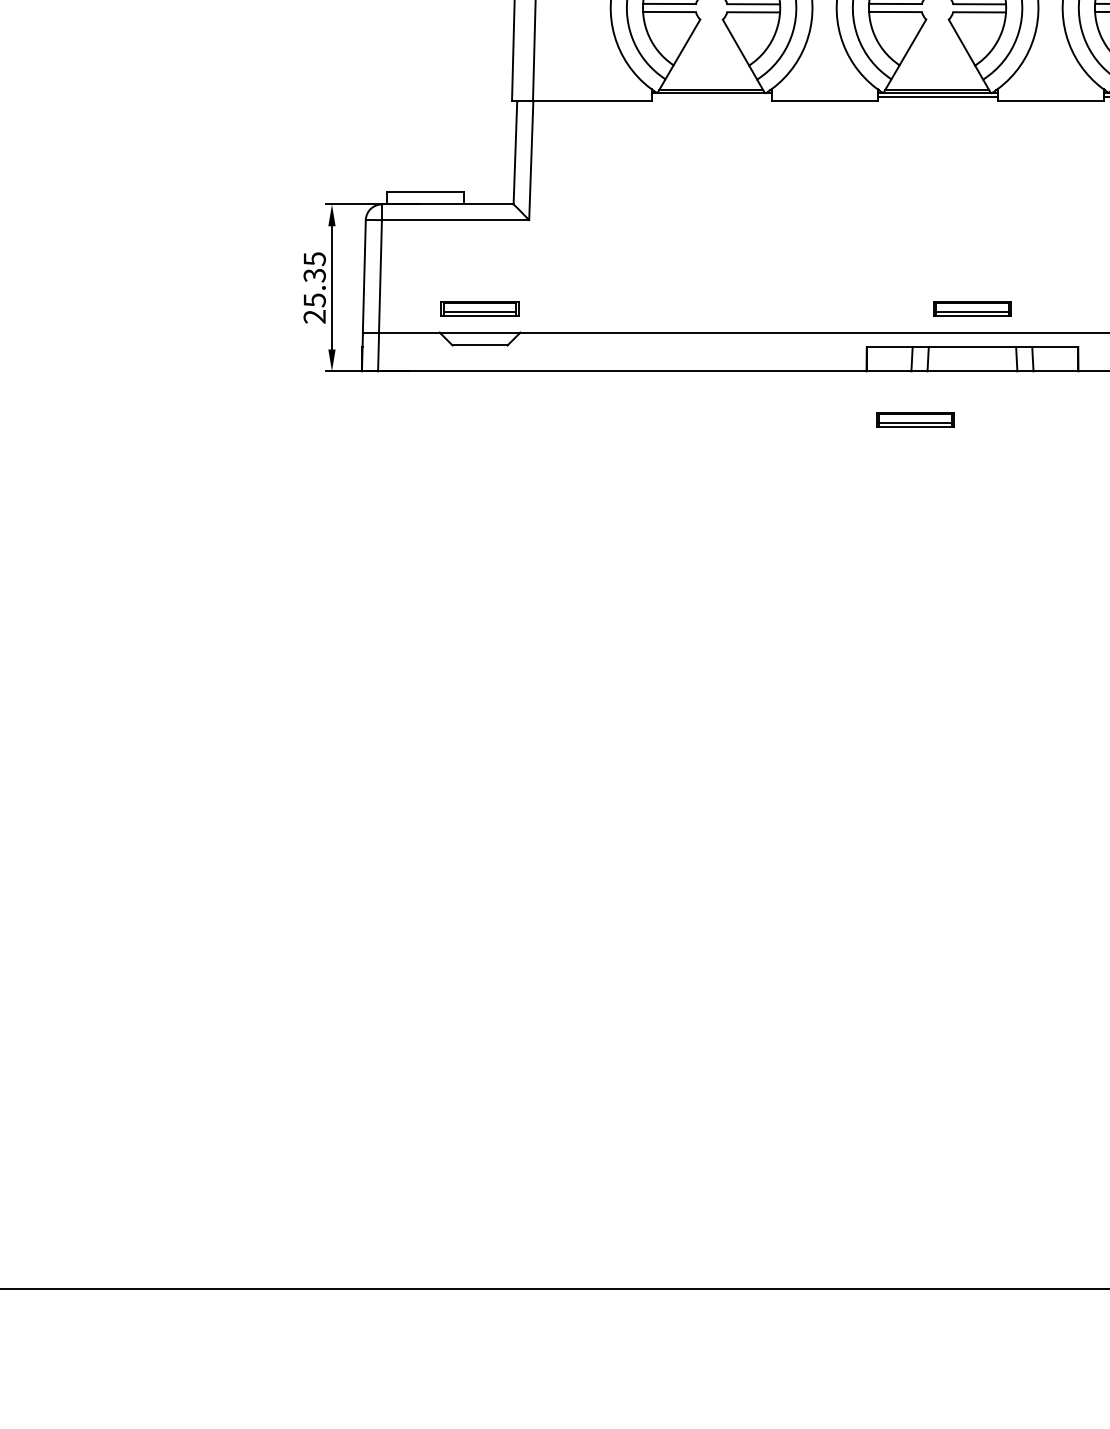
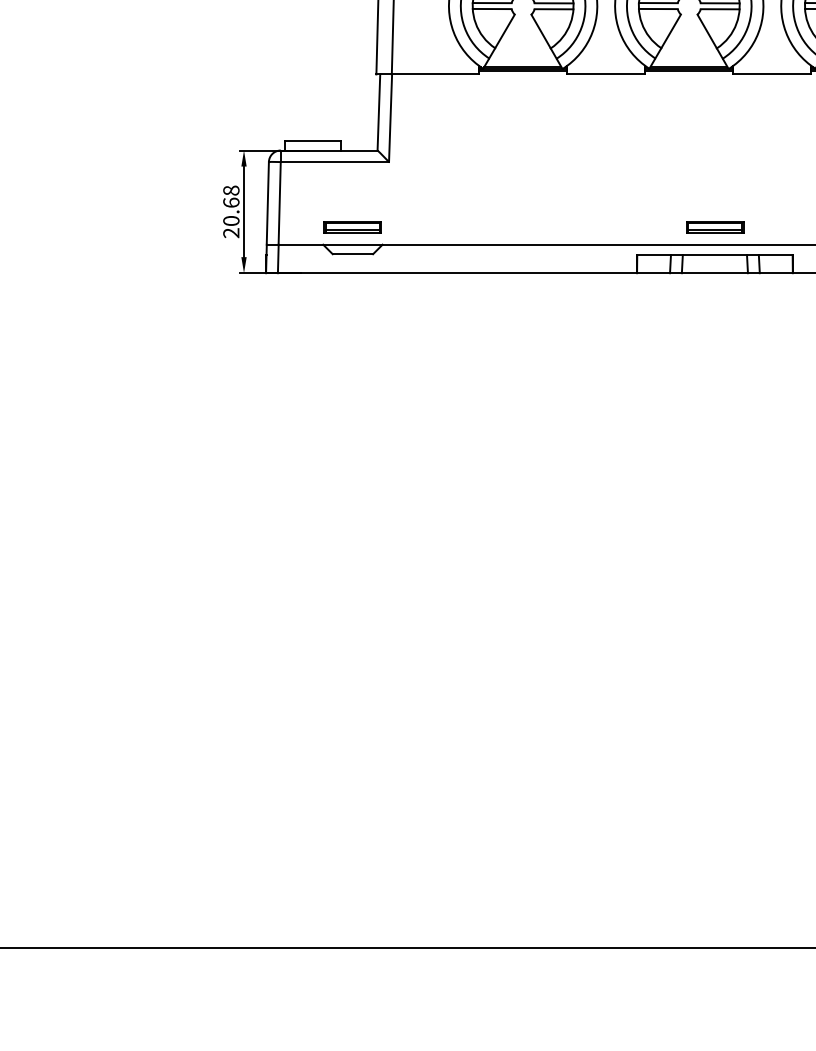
line: (711, 96) -> (523, 71), added
text: (314, 279) -> (231, 205), 25.35 -> 20.68
part: (915, 419) -> (673, 308), removed

